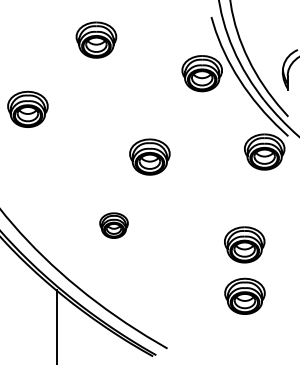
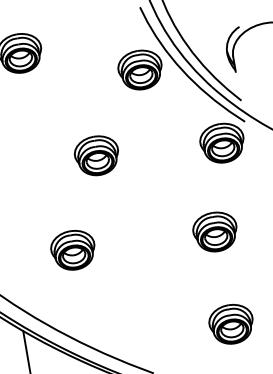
part: (149, 156) -> (96, 155), moved
part: (113, 225) -> (72, 250), size x1.43
part: (244, 244) -> (215, 231), moved
part: (244, 295) -> (230, 323), moved

